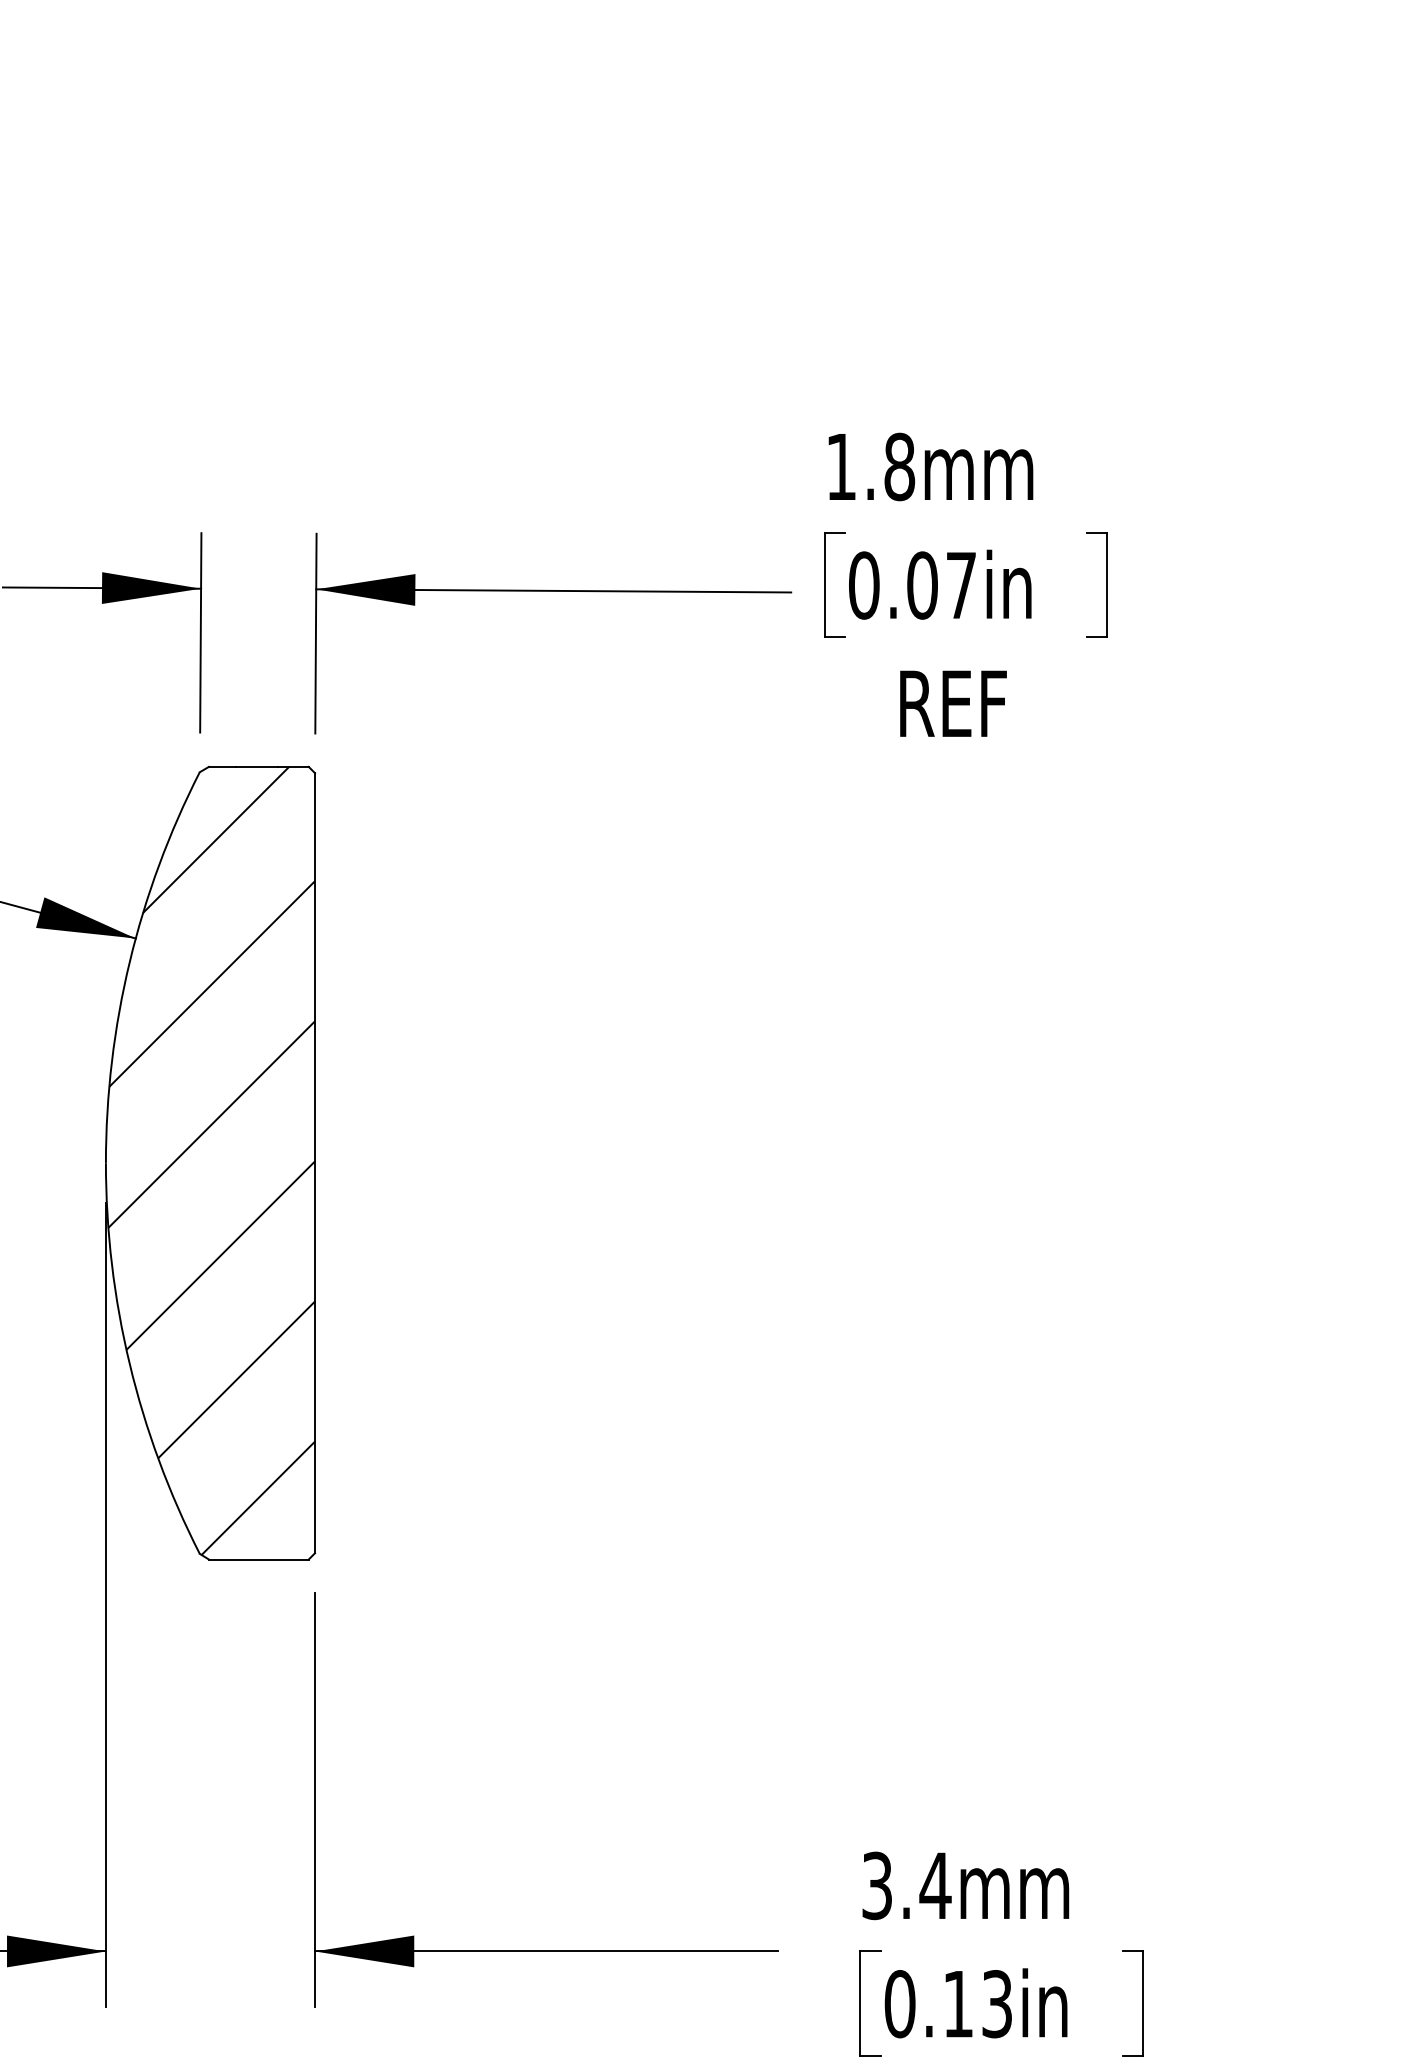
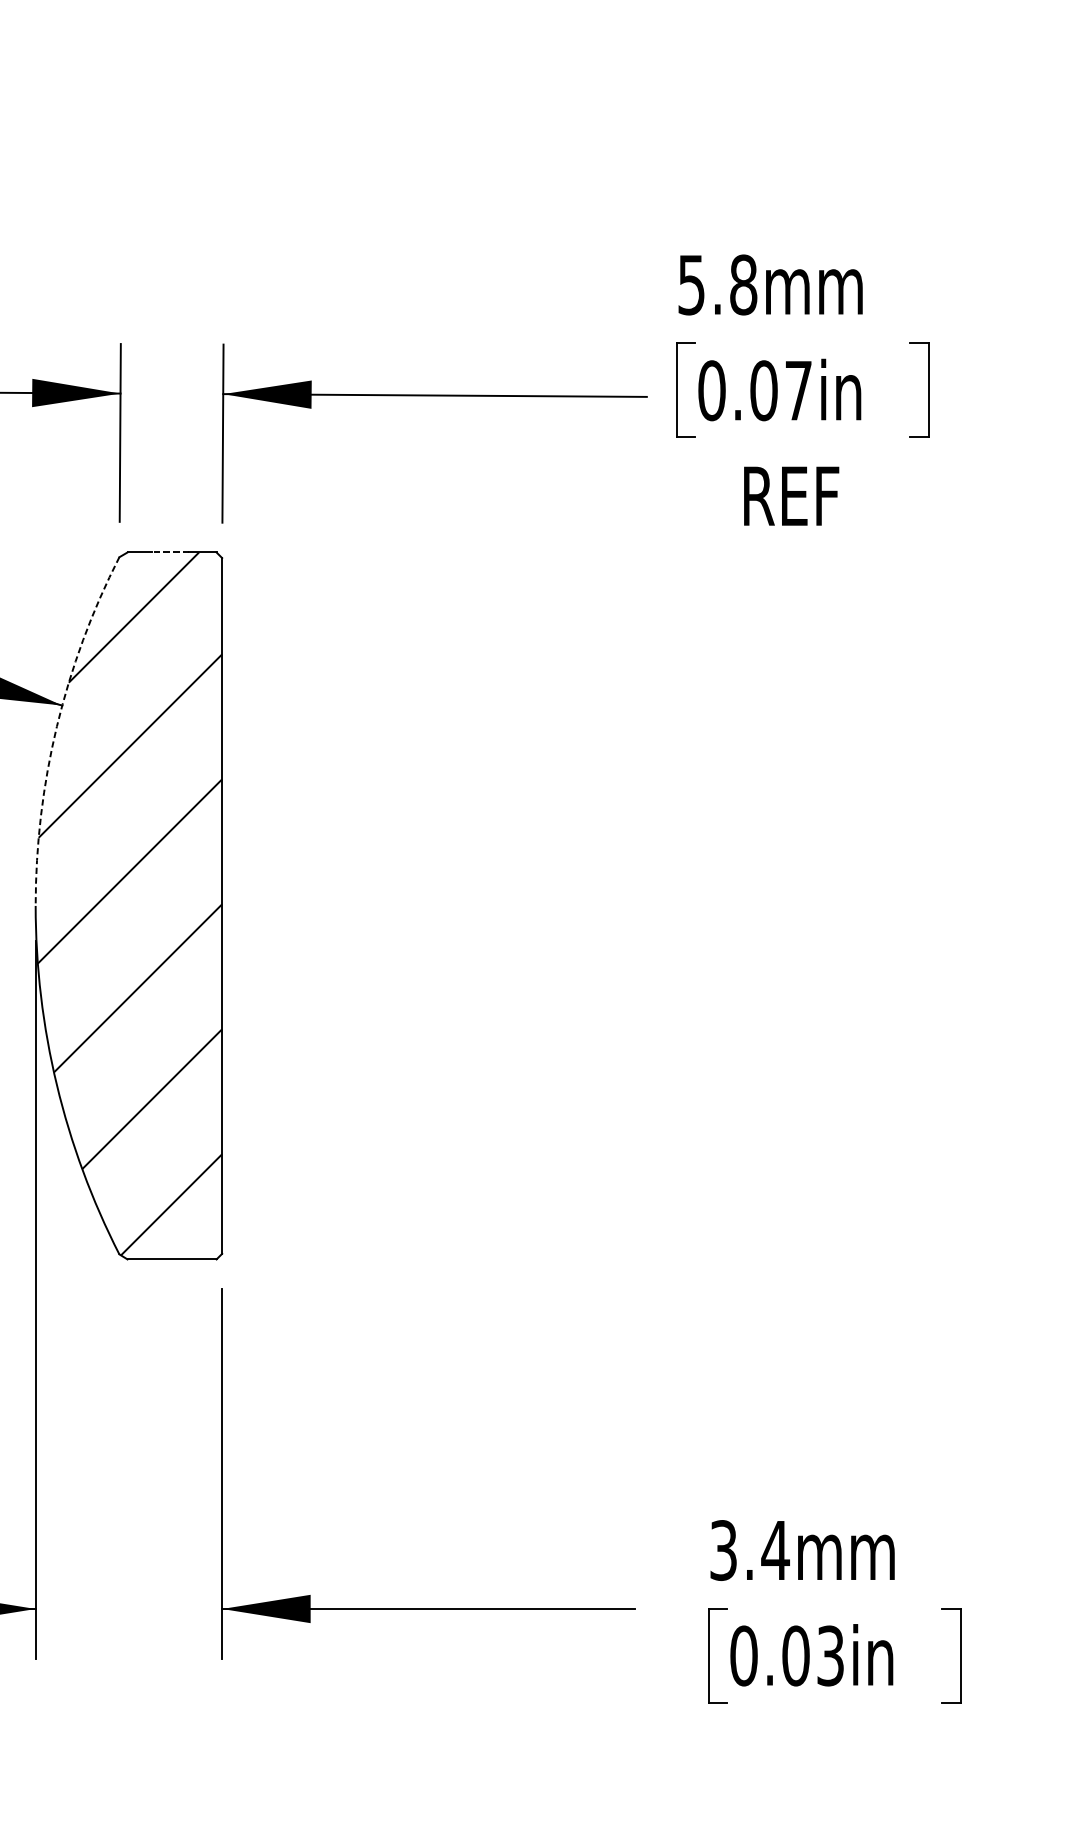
text: (840, 467) -> (690, 285), 1.8mm -> 5.8mm
line: (257, 766) -> (170, 552), solid -> dashed
arc: (129, 961) -> (56, 726), solid -> dashed
text: (958, 2004) -> (796, 1656), 0.13in -> 0.03in

